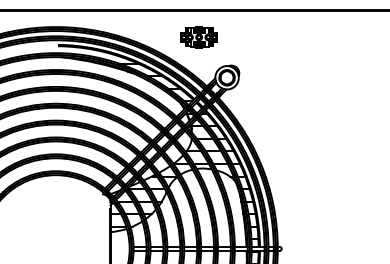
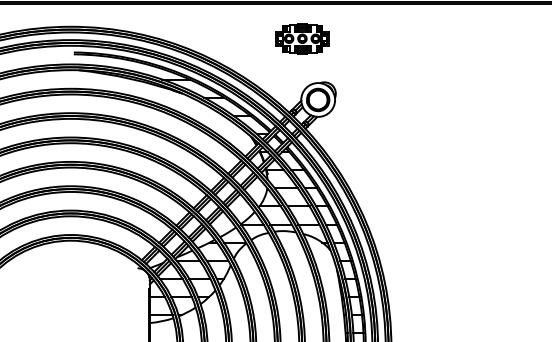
part: (198, 37) -> (301, 38), moved

